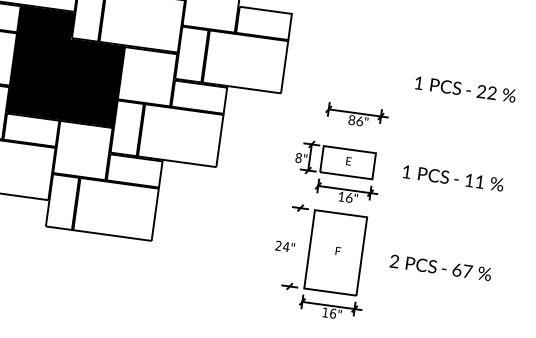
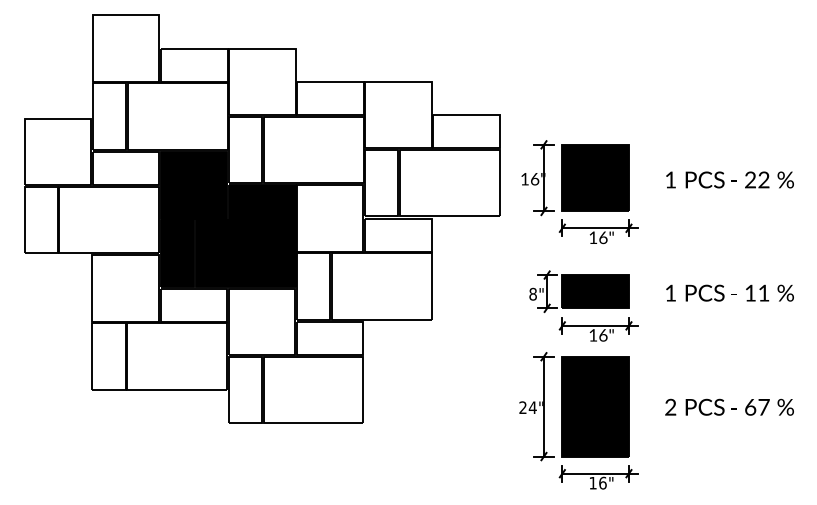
part: (344, 71) -> (575, 178), added
text: (352, 119) -> (593, 237), 86" -> 16"
fill: (347, 162) -> (595, 291), added
line: (294, 247) -> (543, 406), added
fill: (335, 252) -> (595, 406), added

